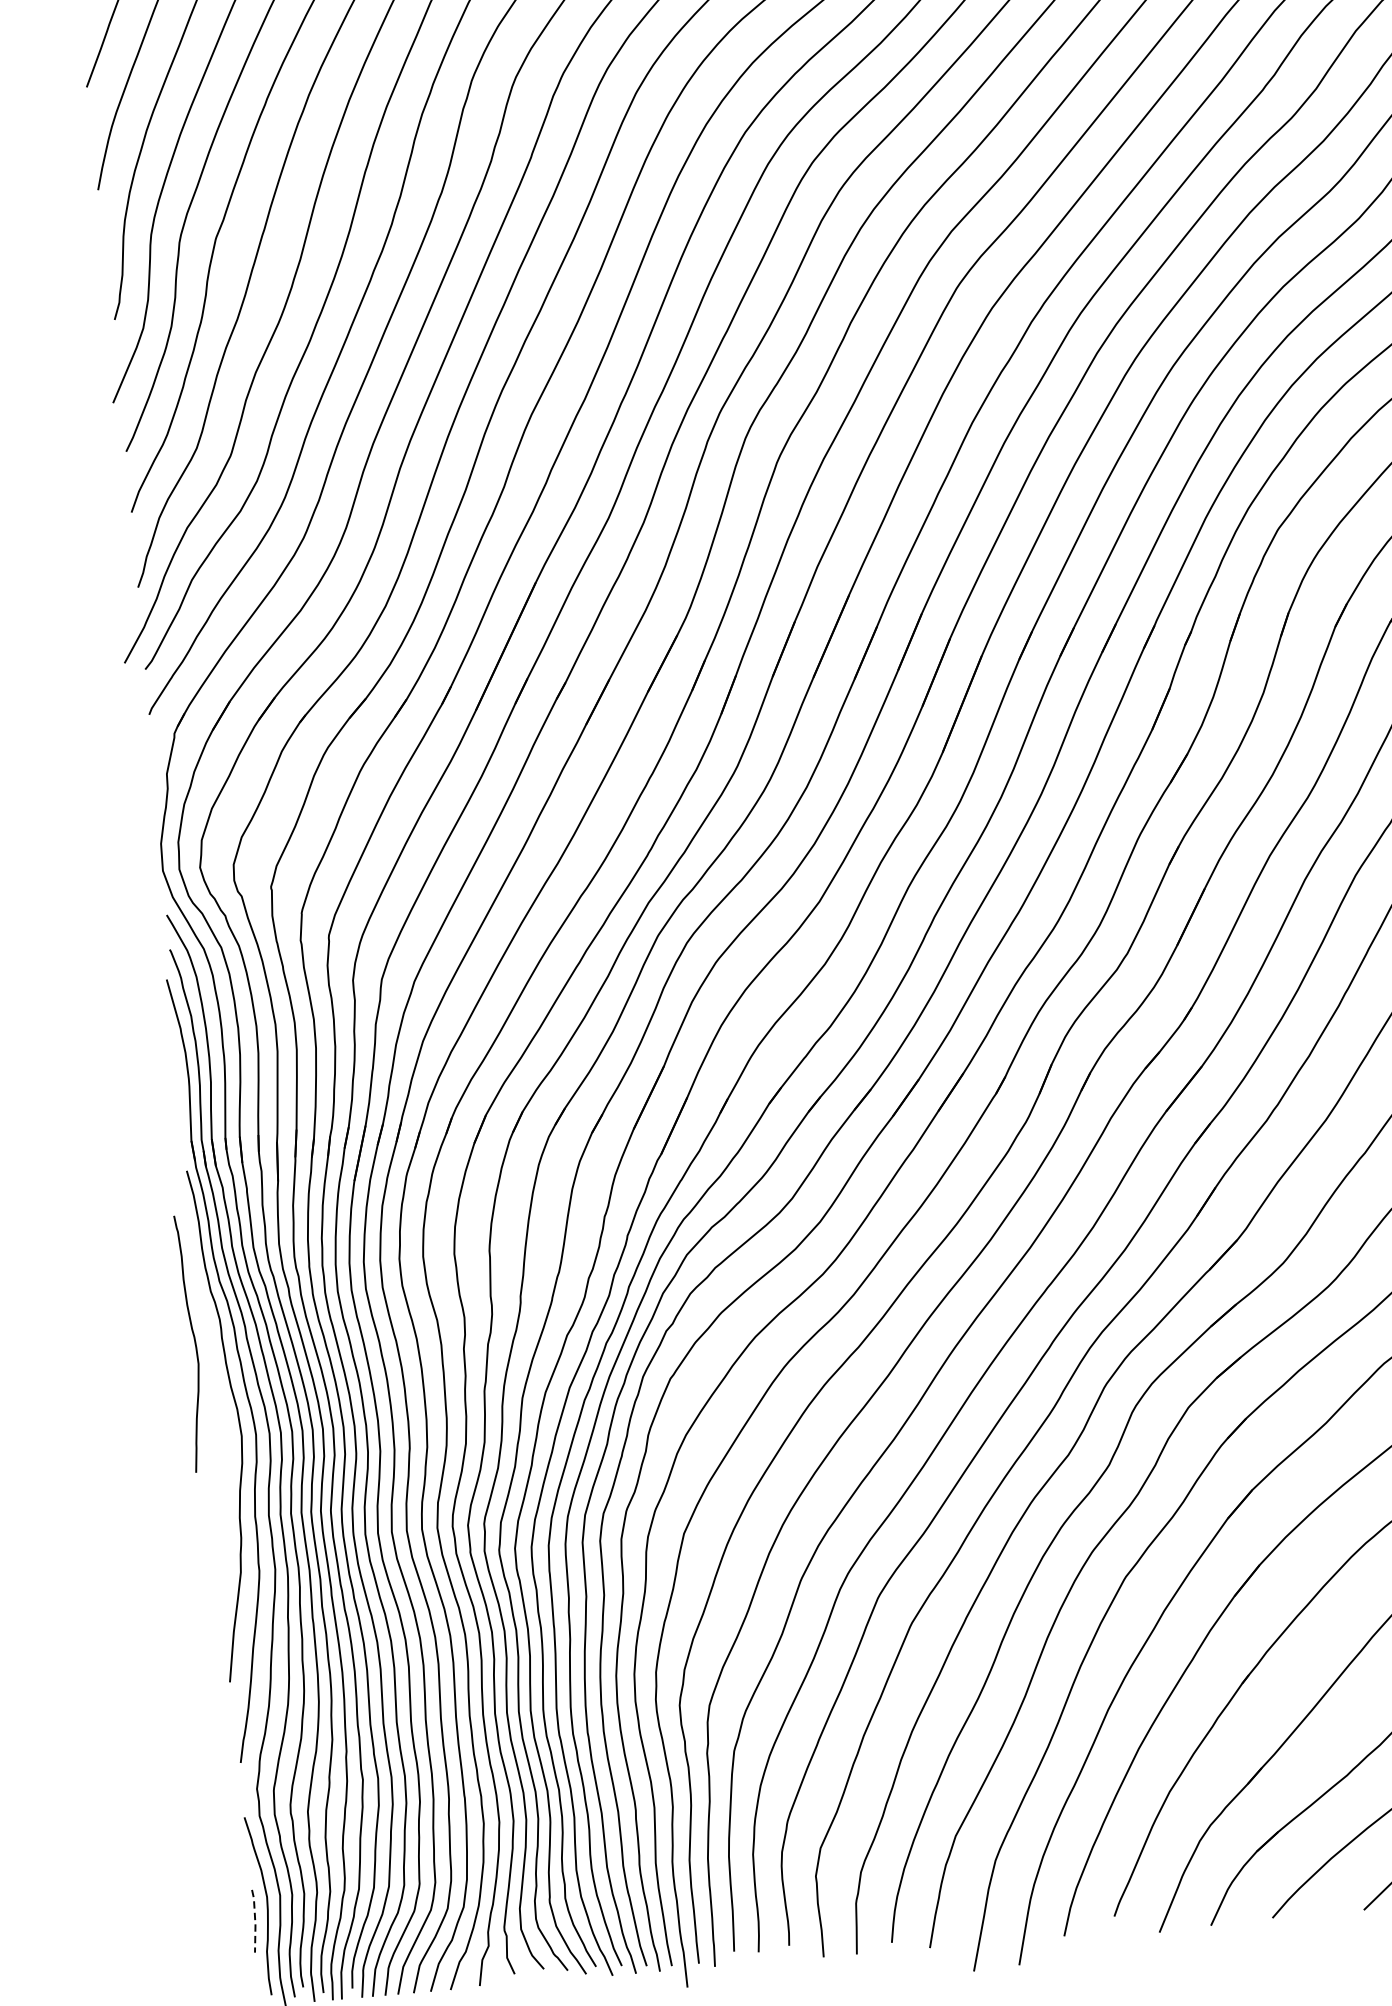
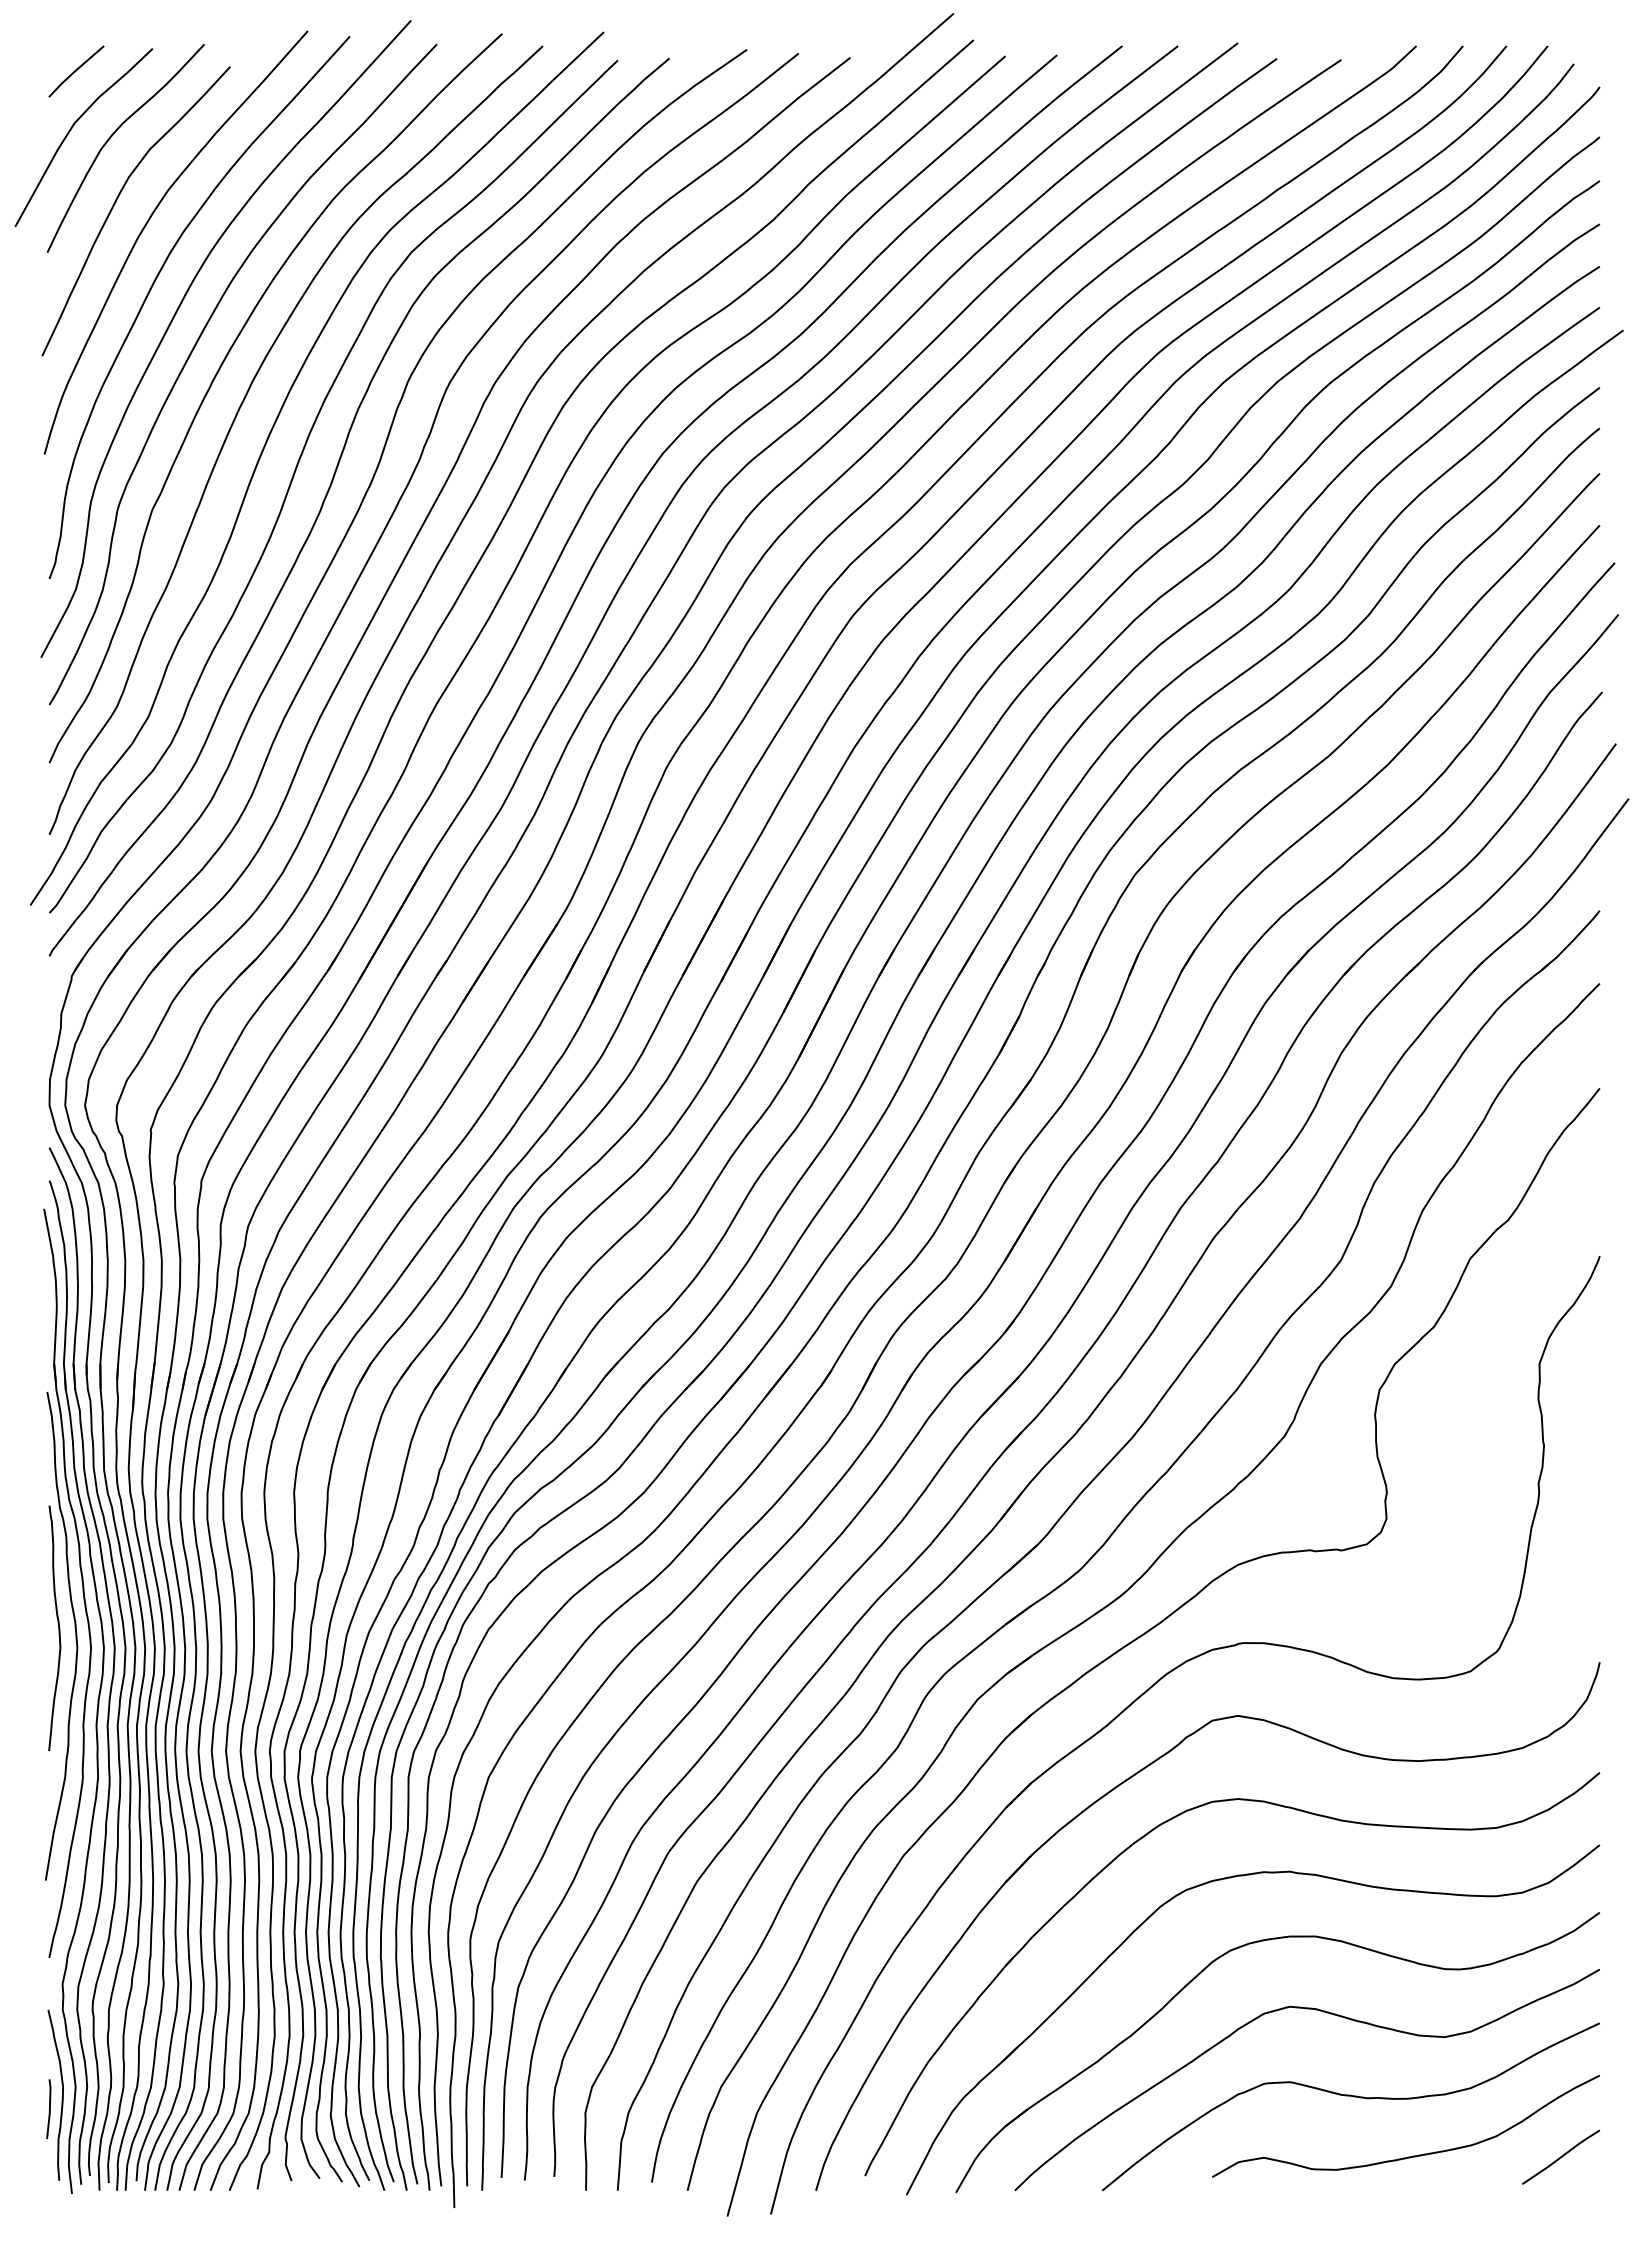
curve: (194, 1343) -> (58, 1628), moved
line: (254, 1920) -> (49, 2108), dashed -> solid

